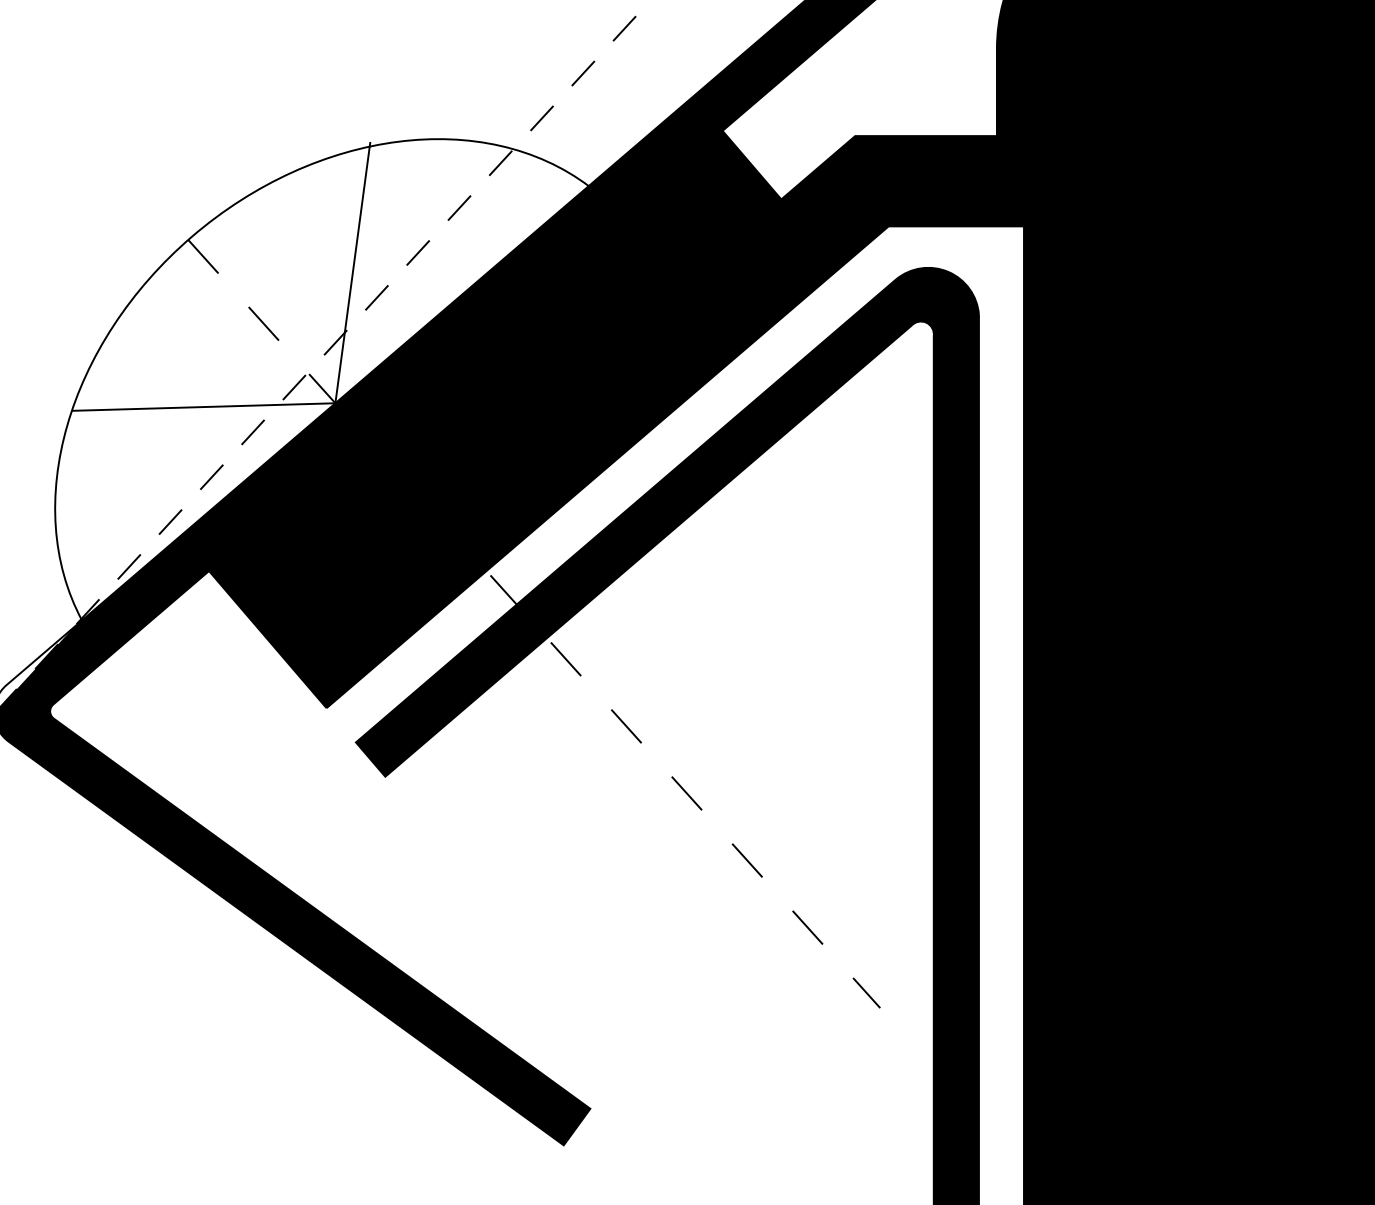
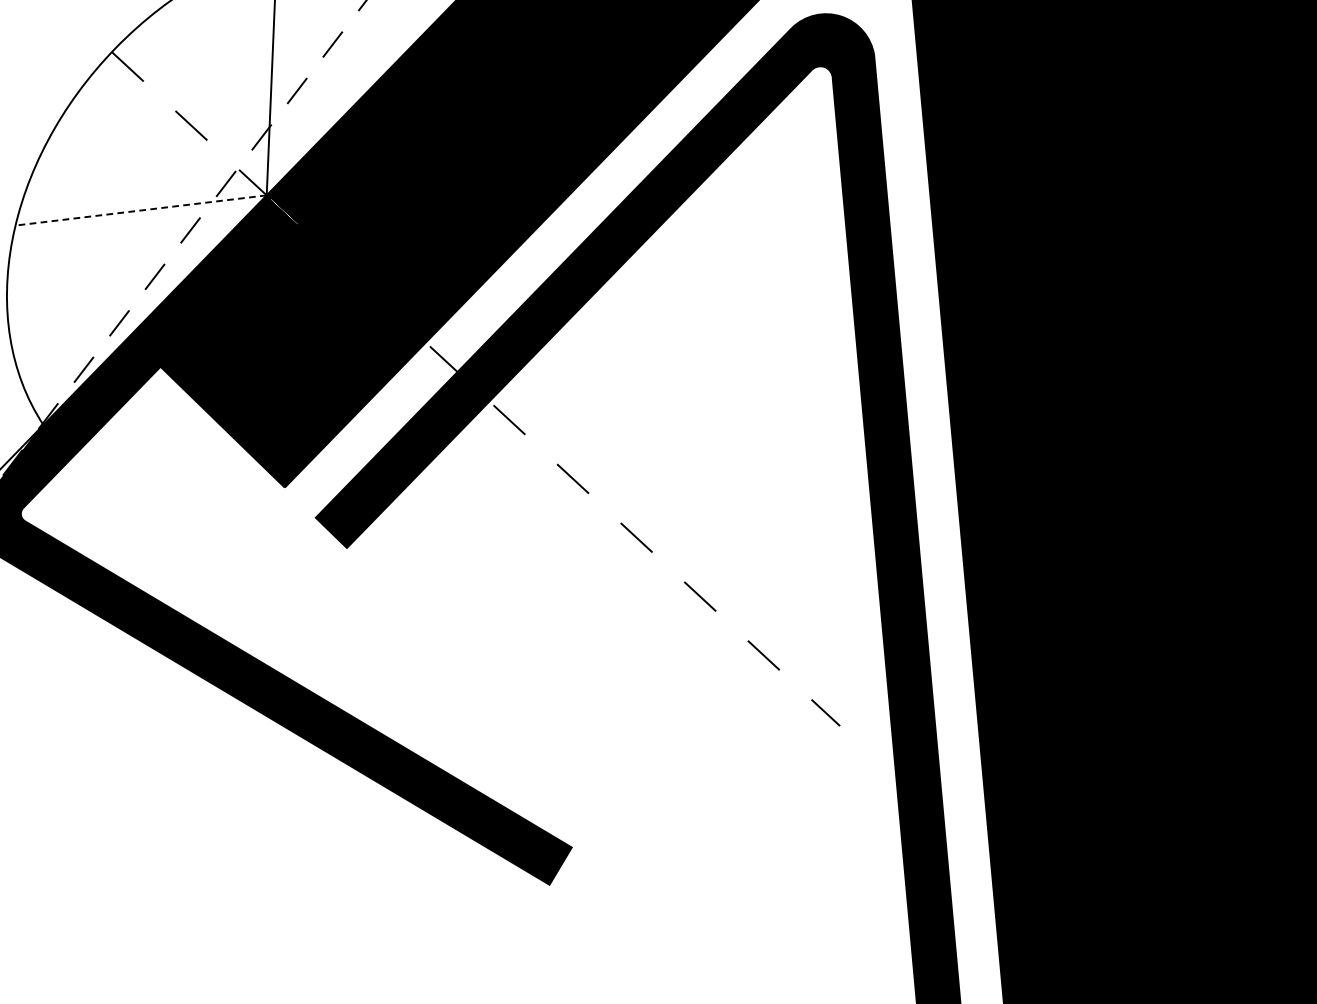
line: (203, 407) -> (141, 210), solid -> dashed

